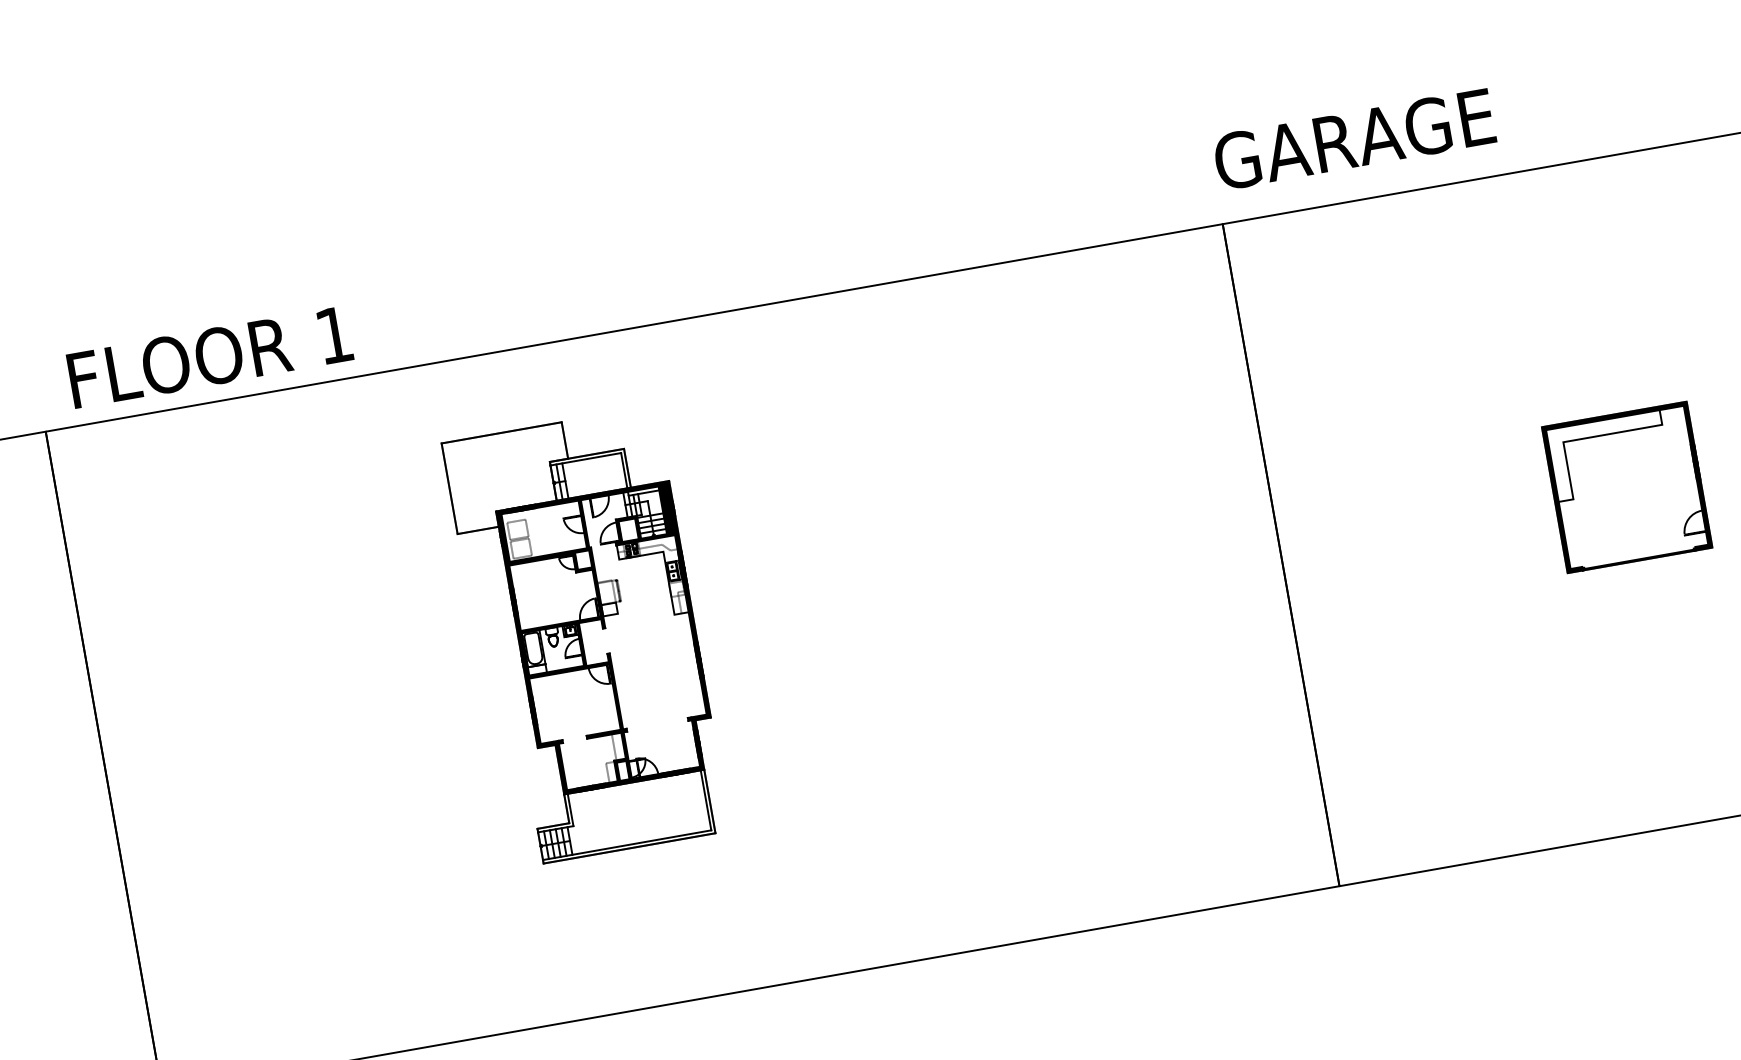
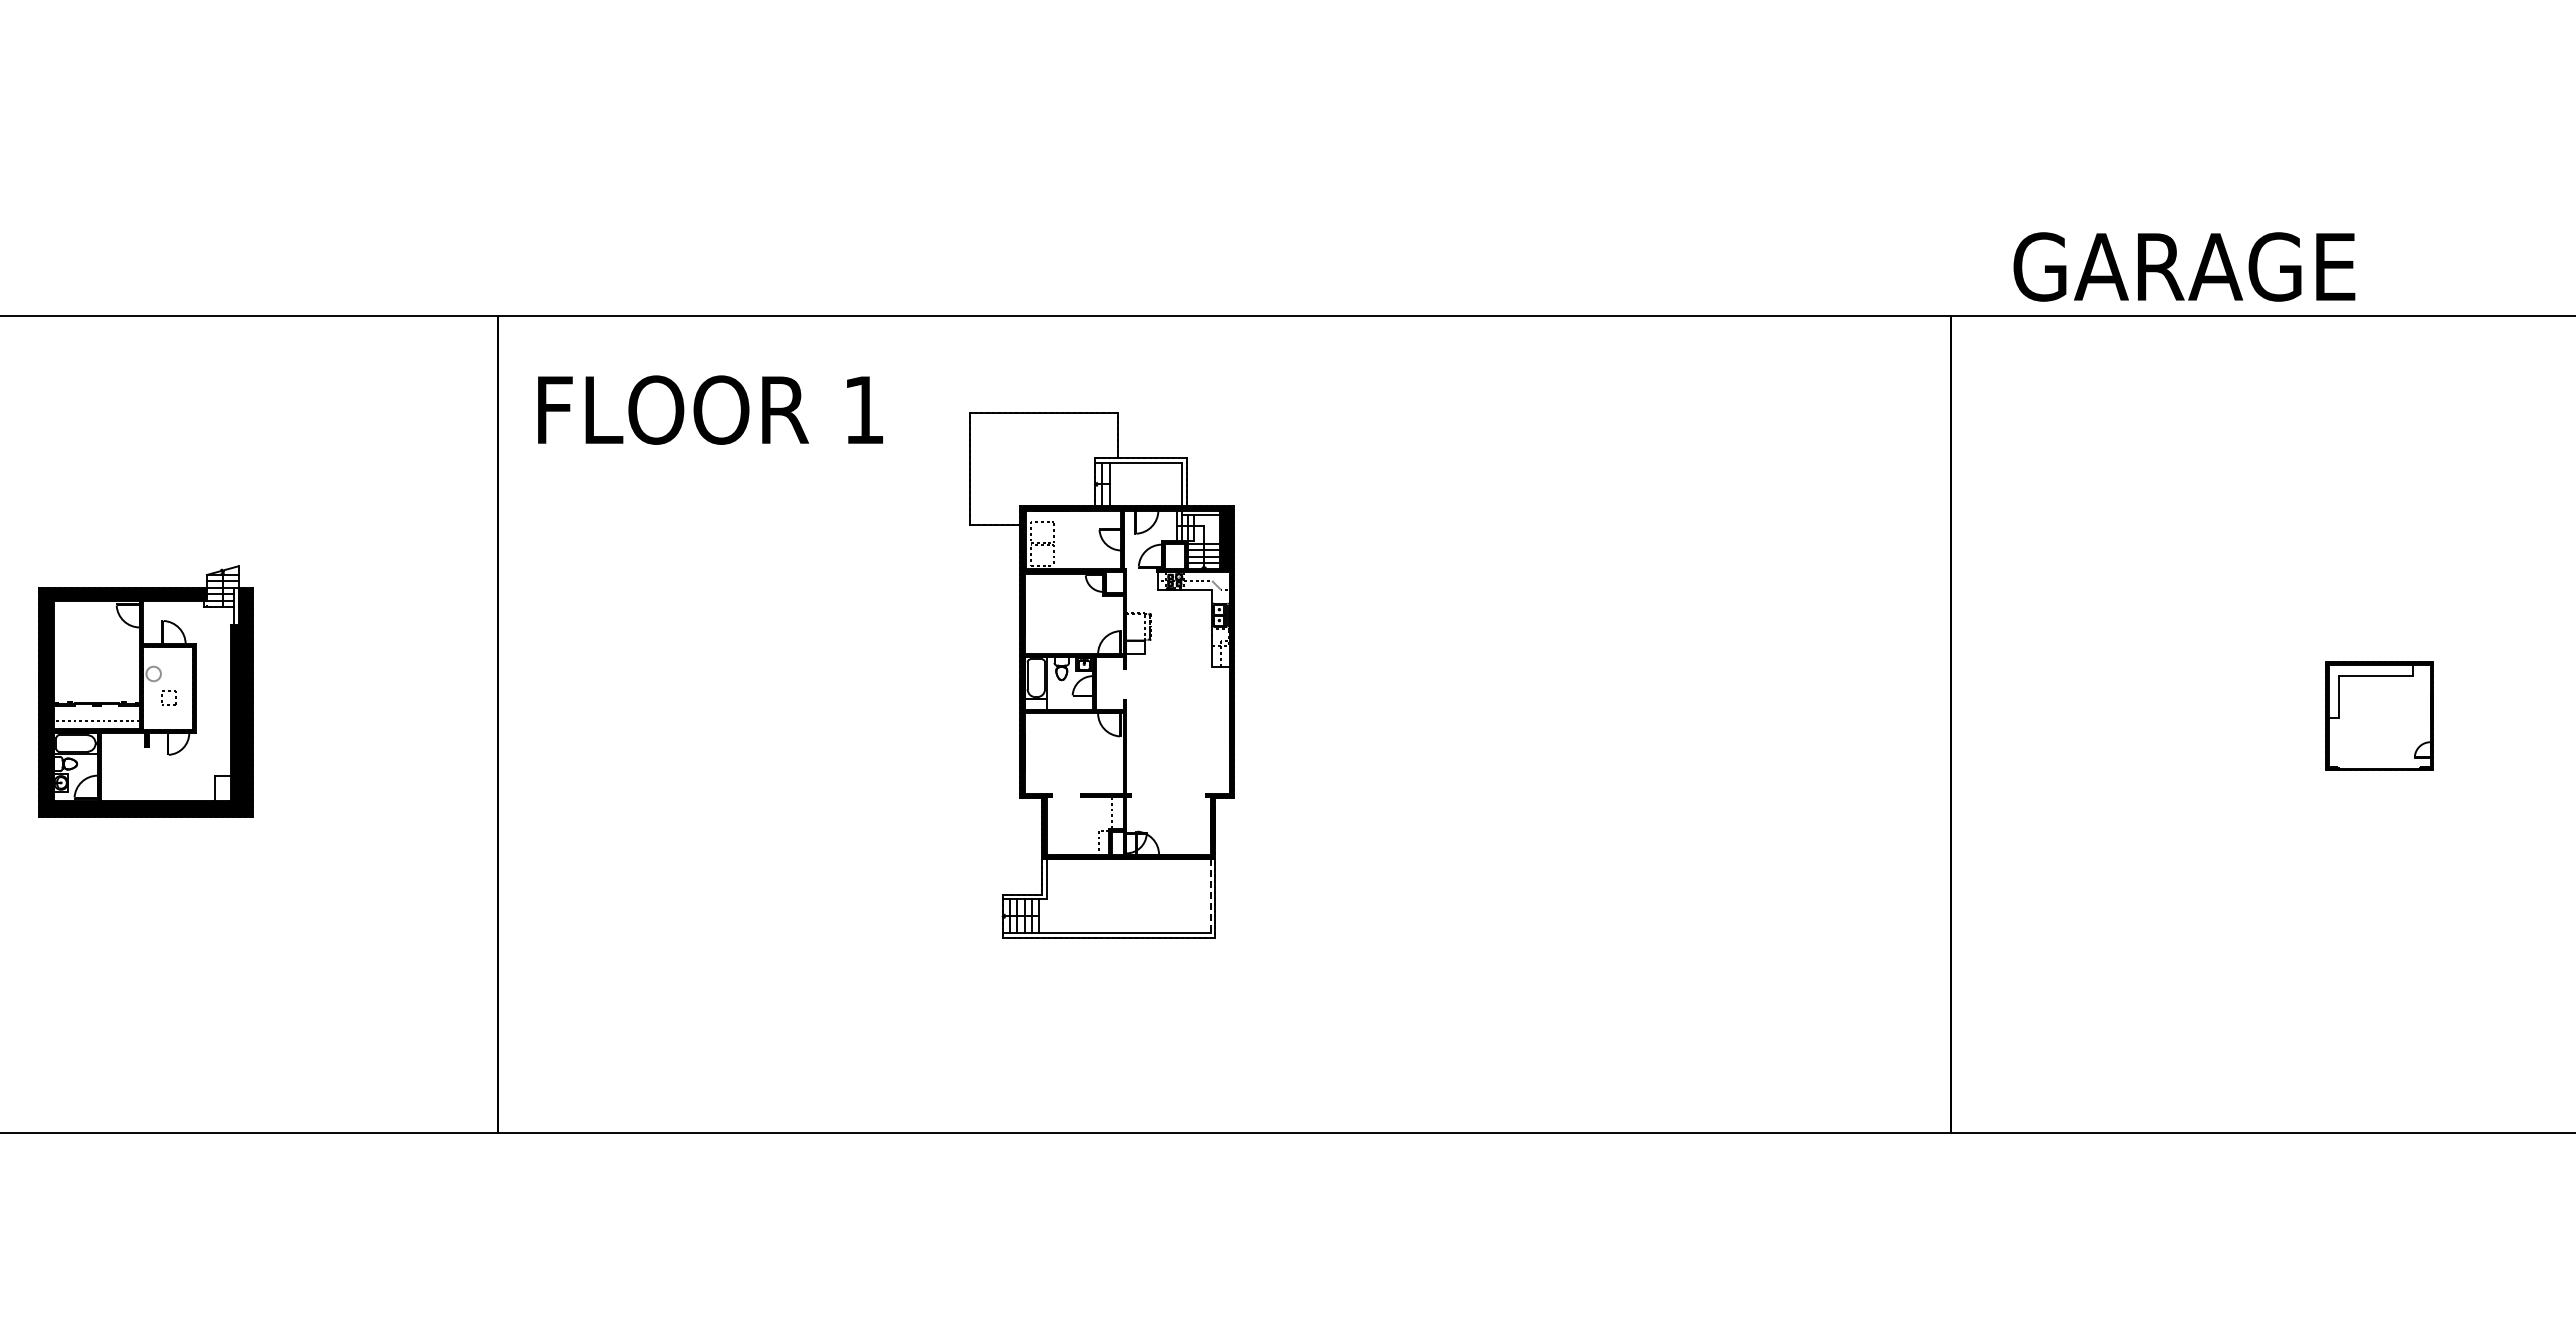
text: (1354, 139) -> (2184, 266), moved
text: (210, 356) -> (710, 409), moved
part: (1627, 486) -> (2379, 715), size x0.6
line: (705, 800) -> (1210, 896), solid -> dashed

